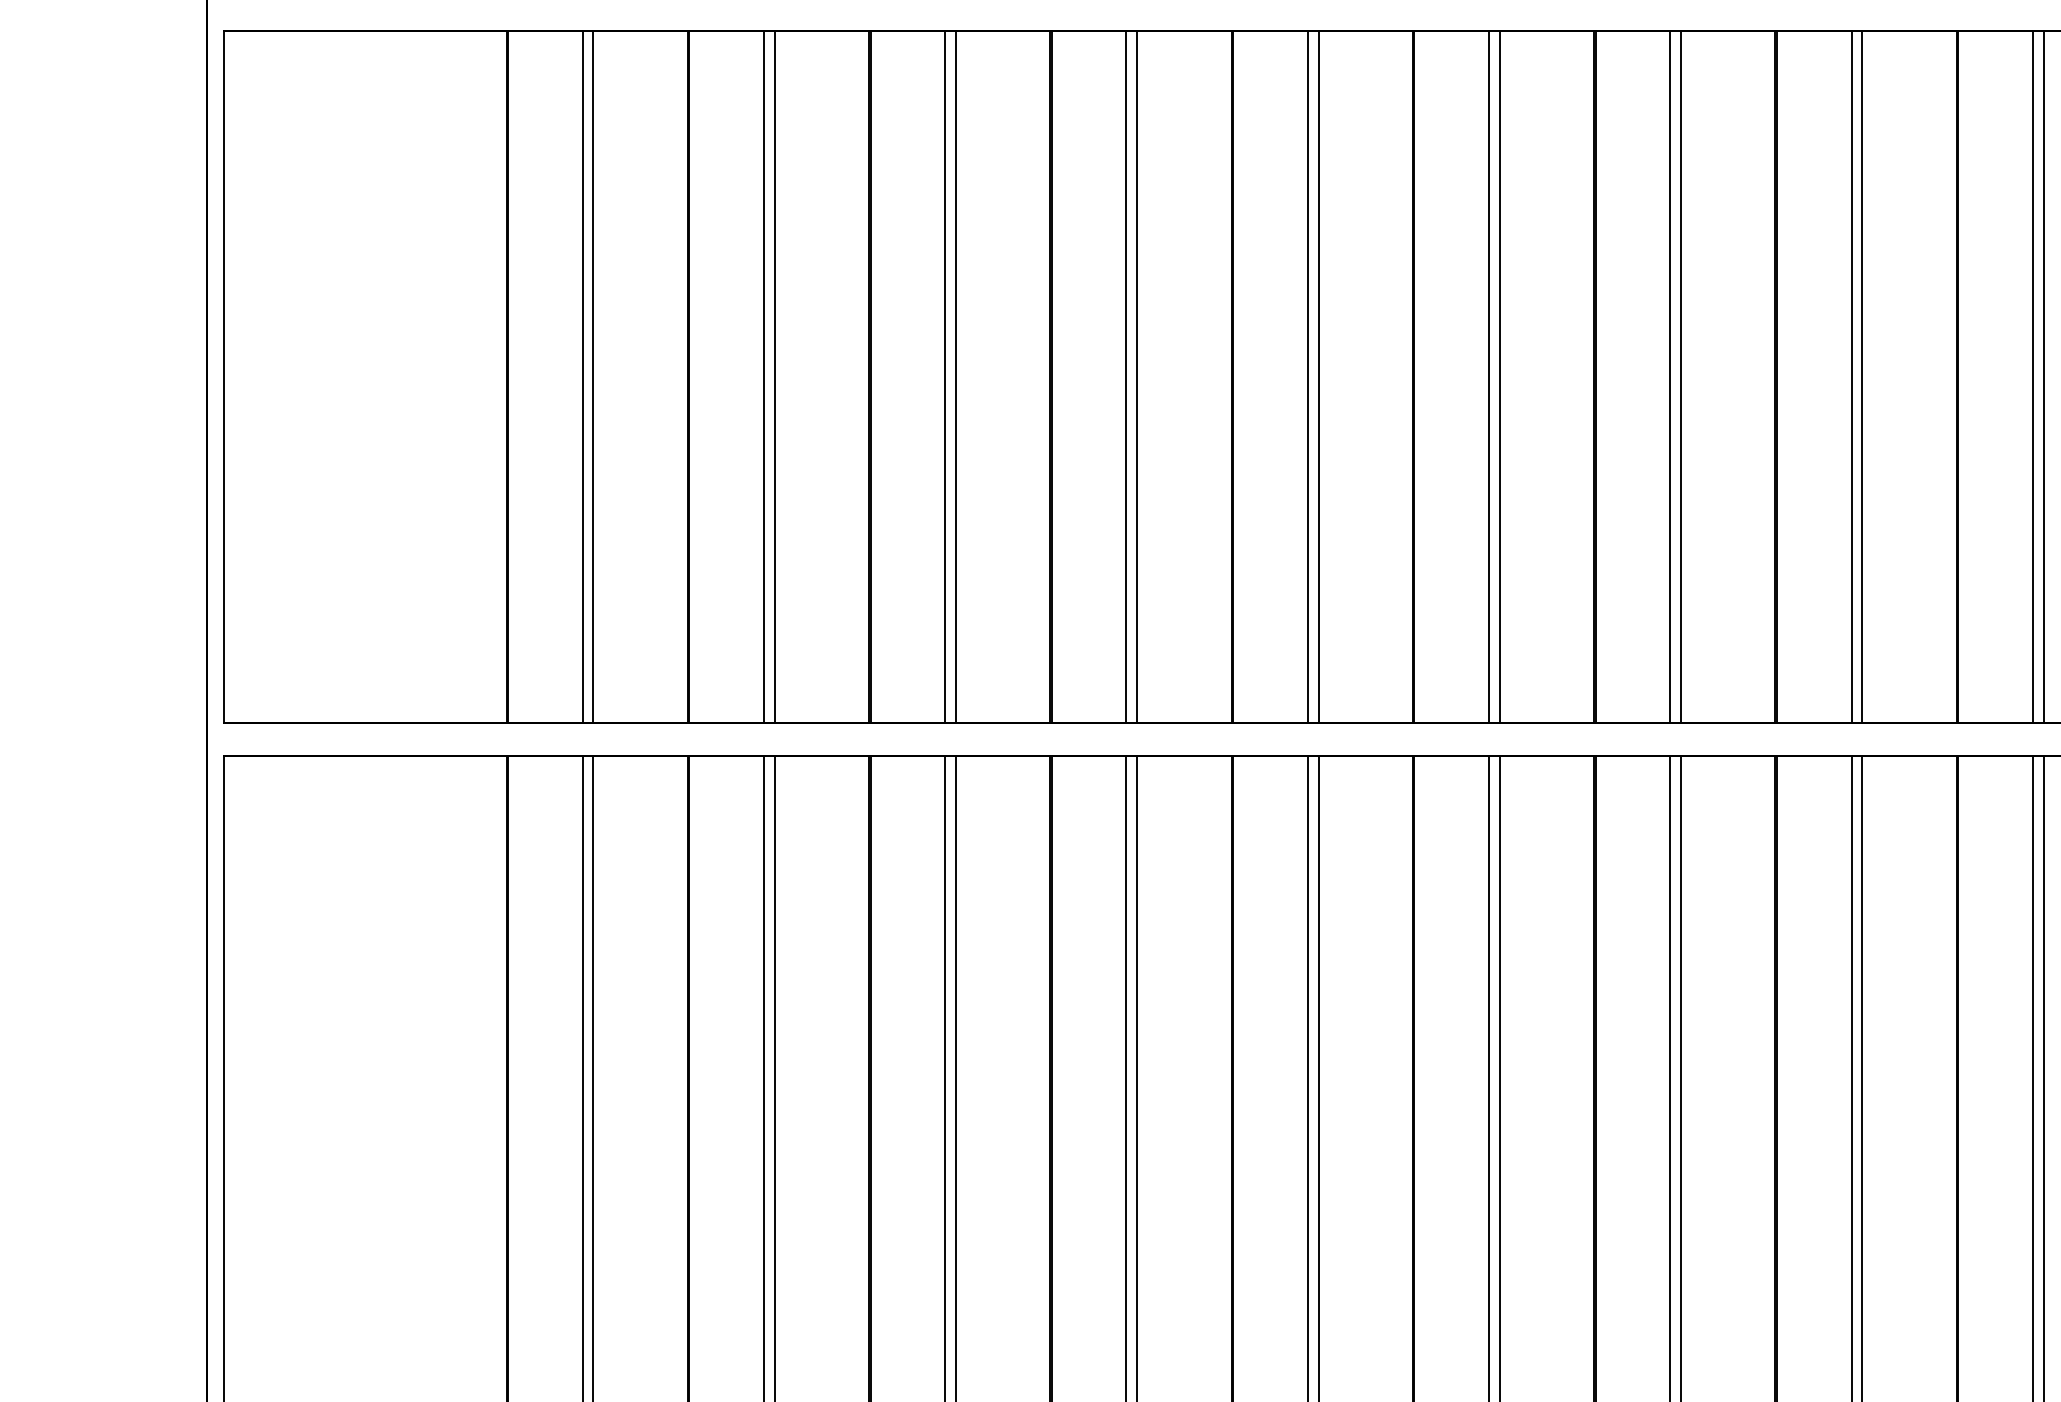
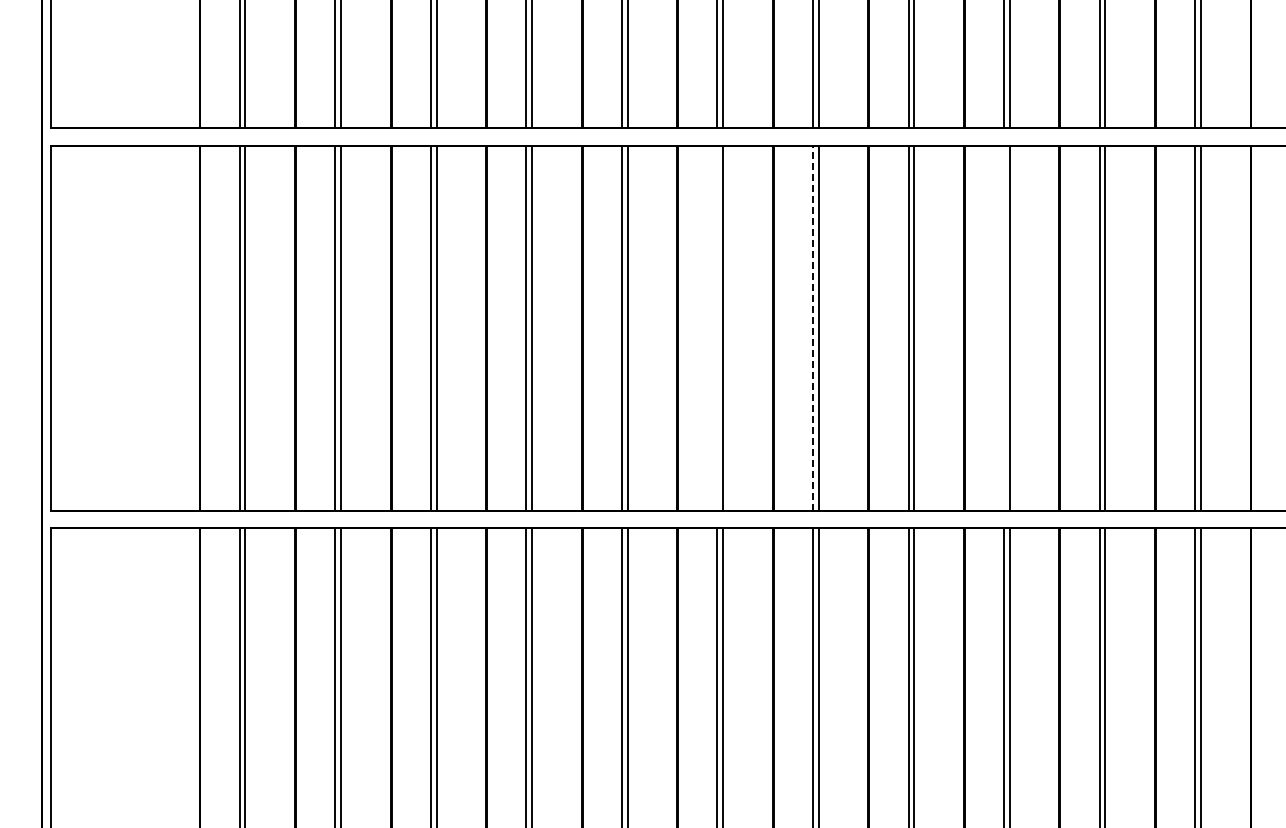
line: (1489, 375) -> (717, 327), removed
line: (1669, 375) -> (812, 327), solid -> dashed
line: (2033, 375) -> (1004, 327), removed

